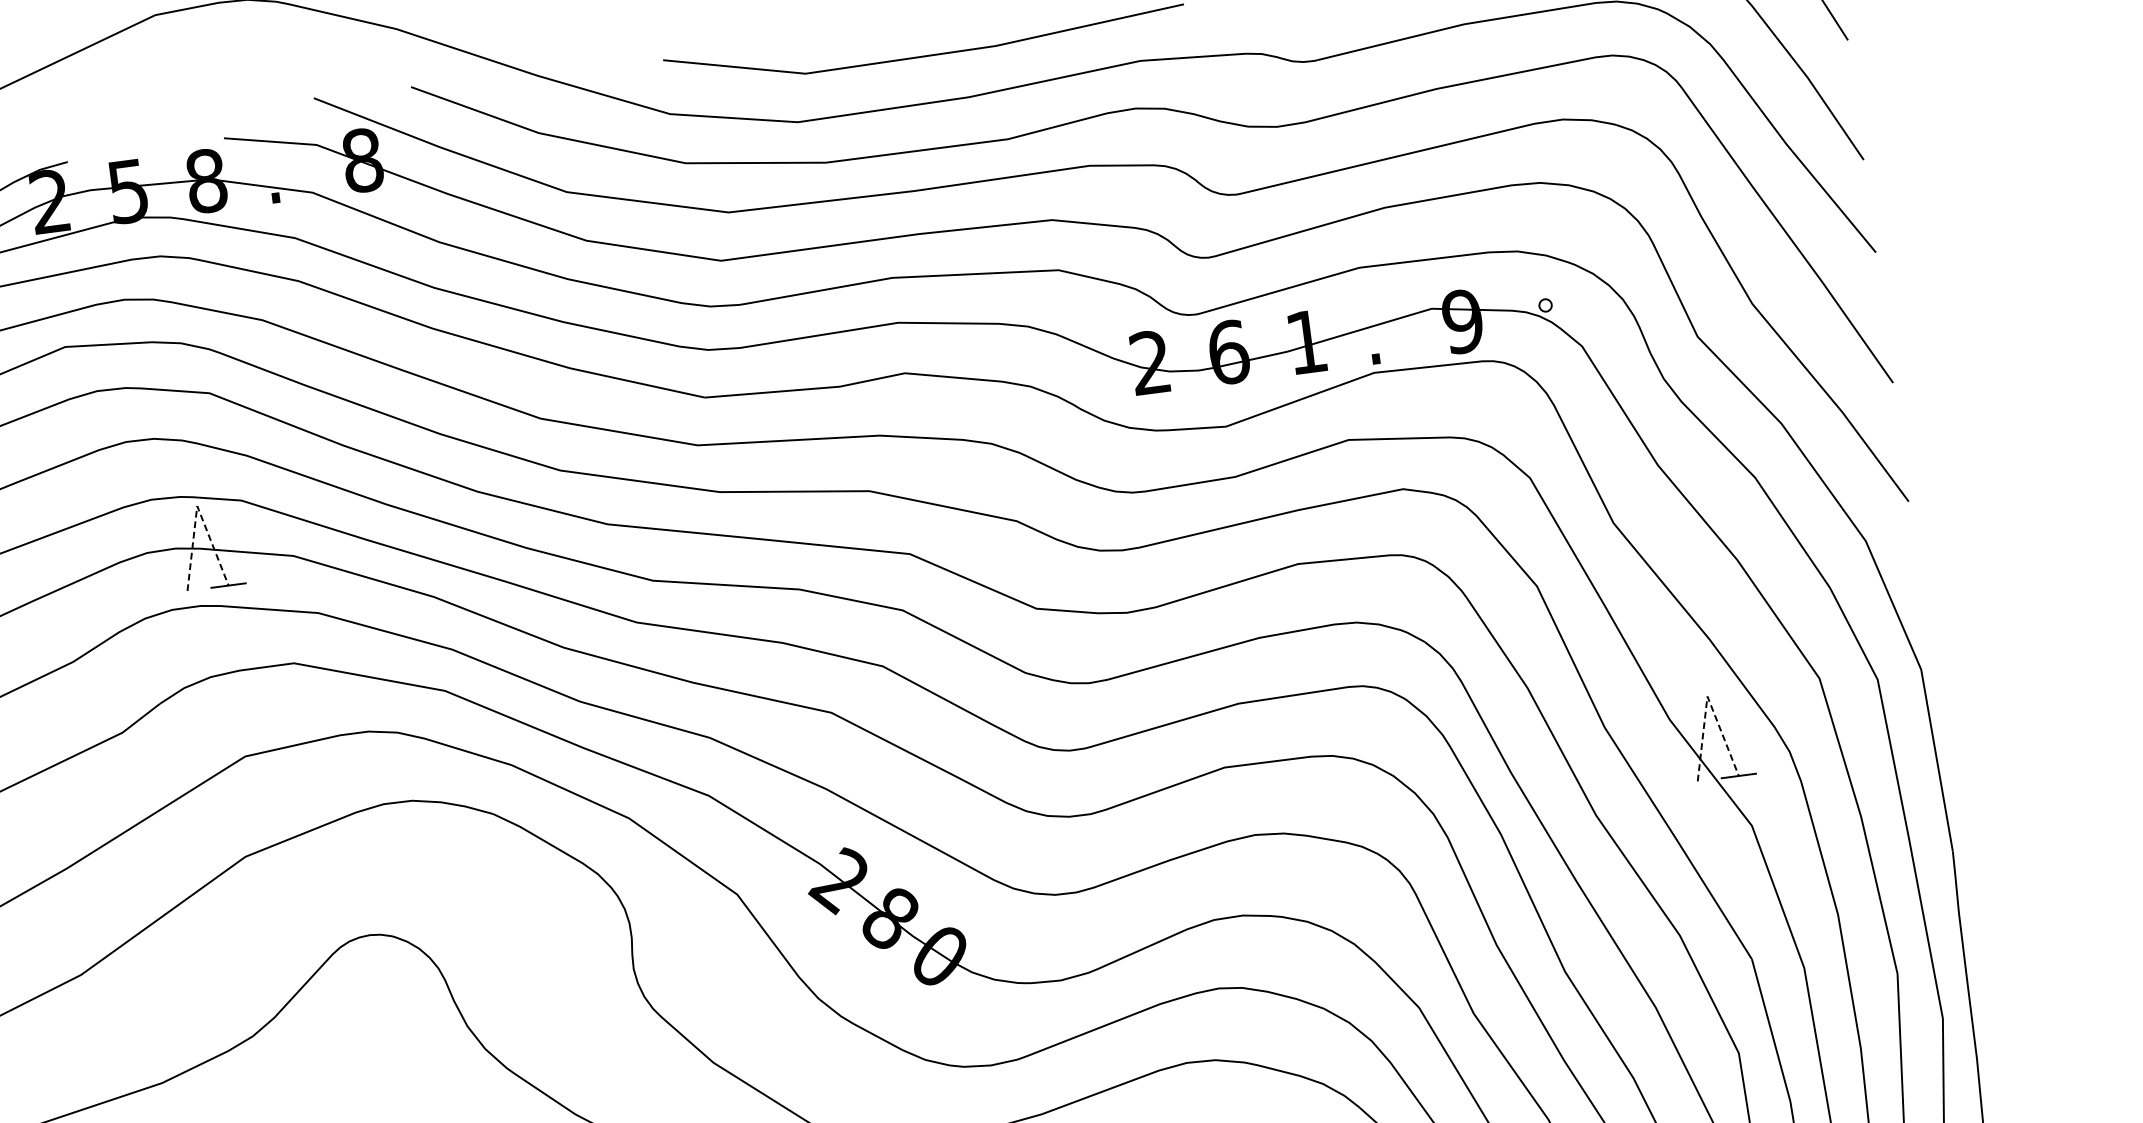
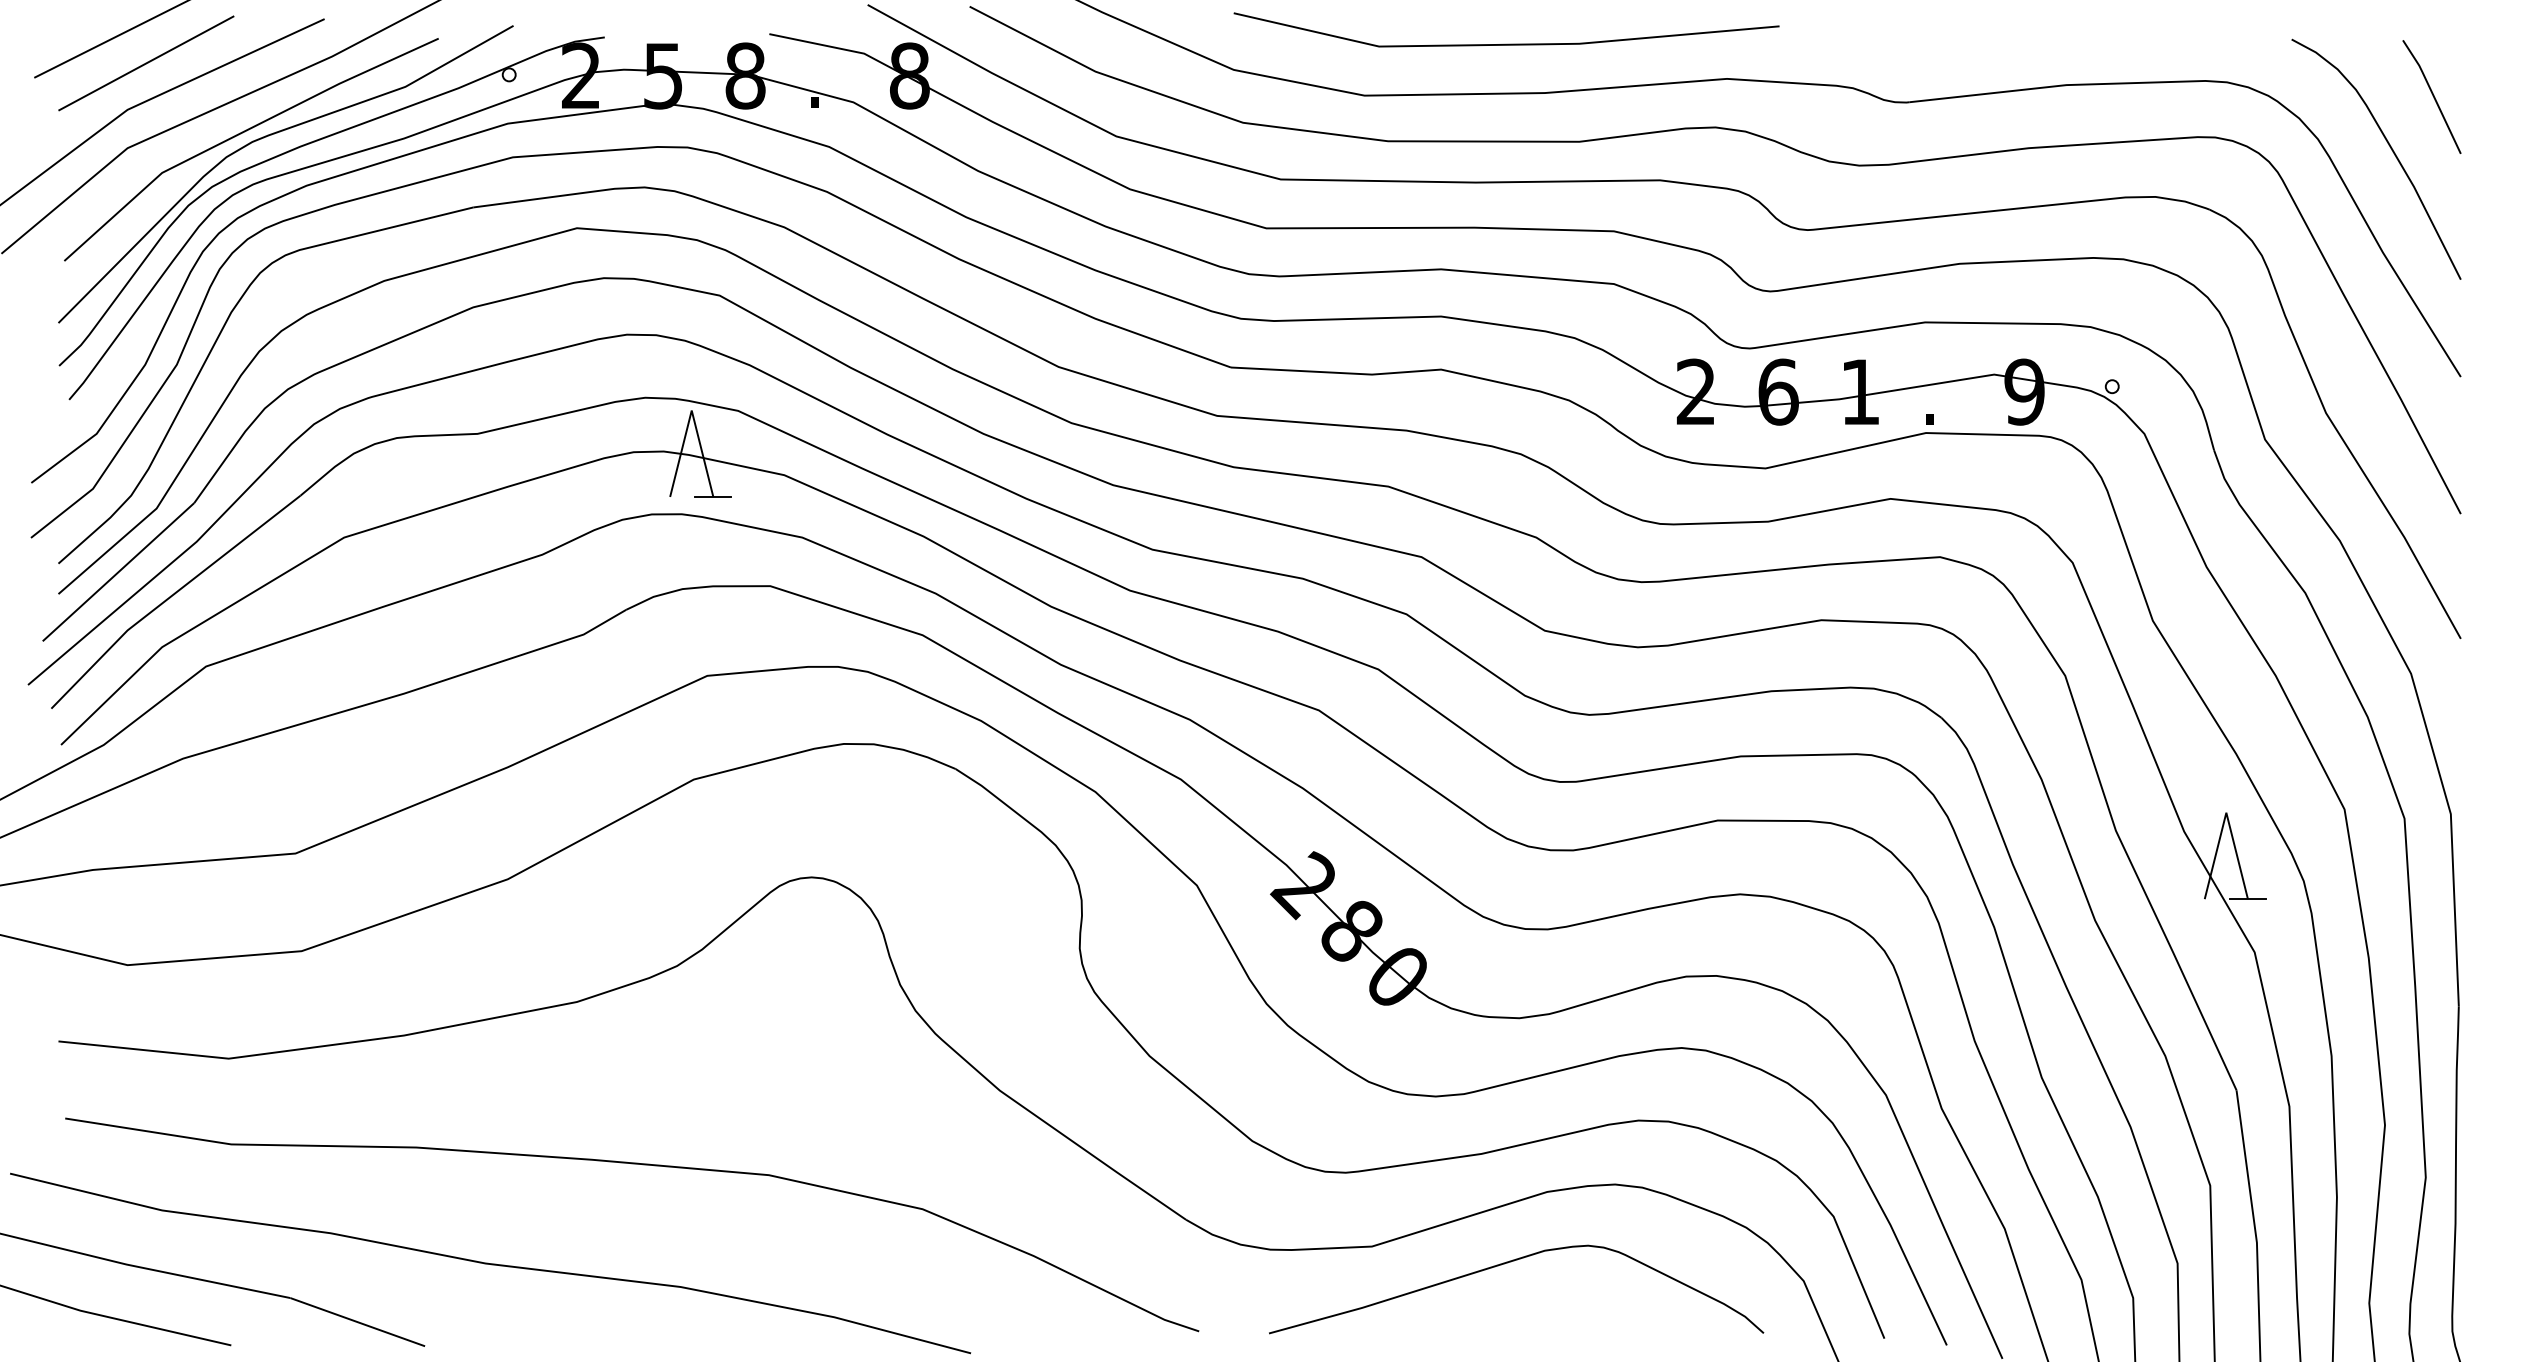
line: (197, 506) -> (691, 410), dashed -> solid
line: (1707, 696) -> (2226, 812), dashed -> solid

